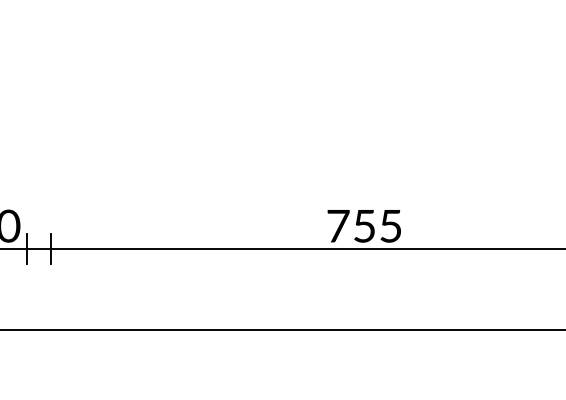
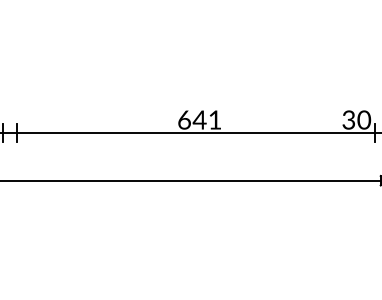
text: (364, 225) -> (199, 119), 755 -> 641

